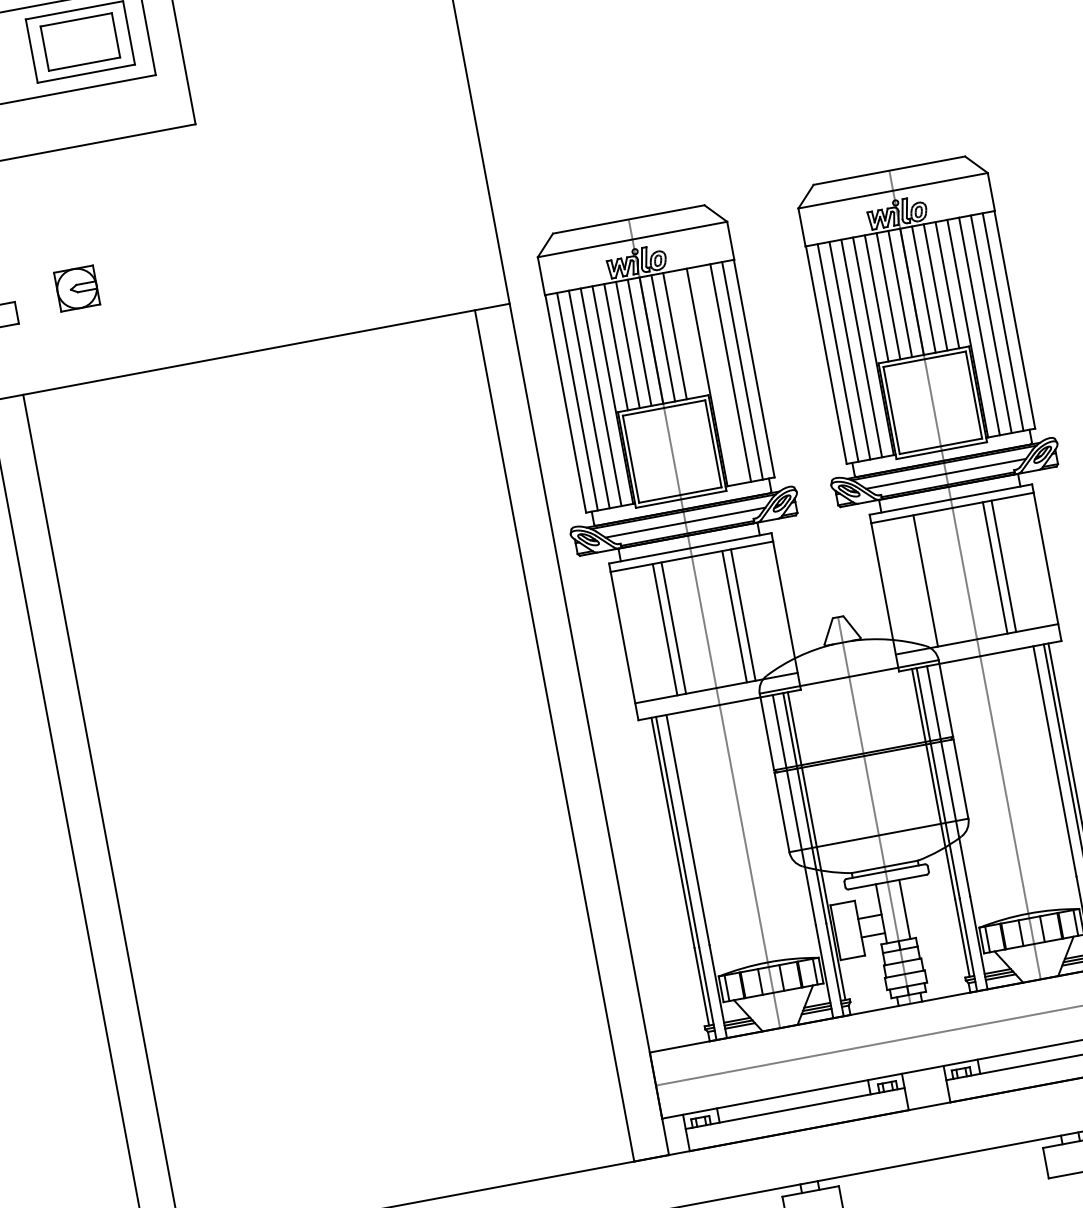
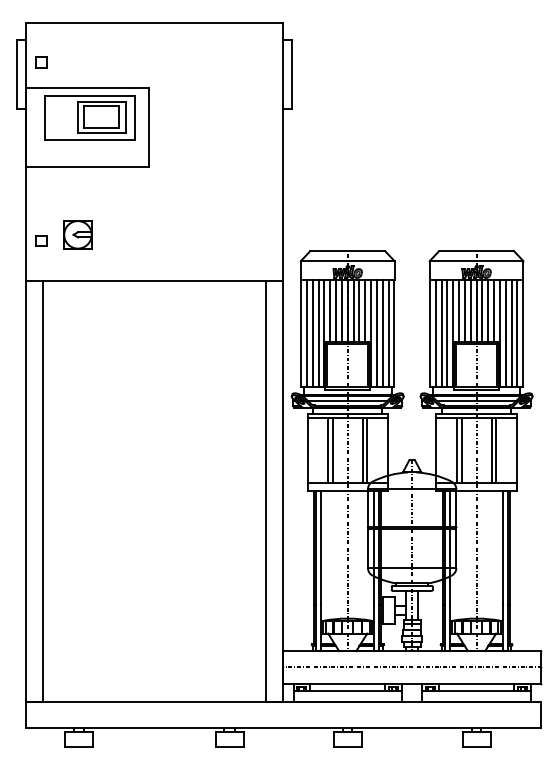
part: (76, 287) -> (77, 234), size x1.43
line: (687, 332) -> (365, 310), added
line: (718, 375) -> (376, 333), added
line: (933, 577) -> (461, 449), added

